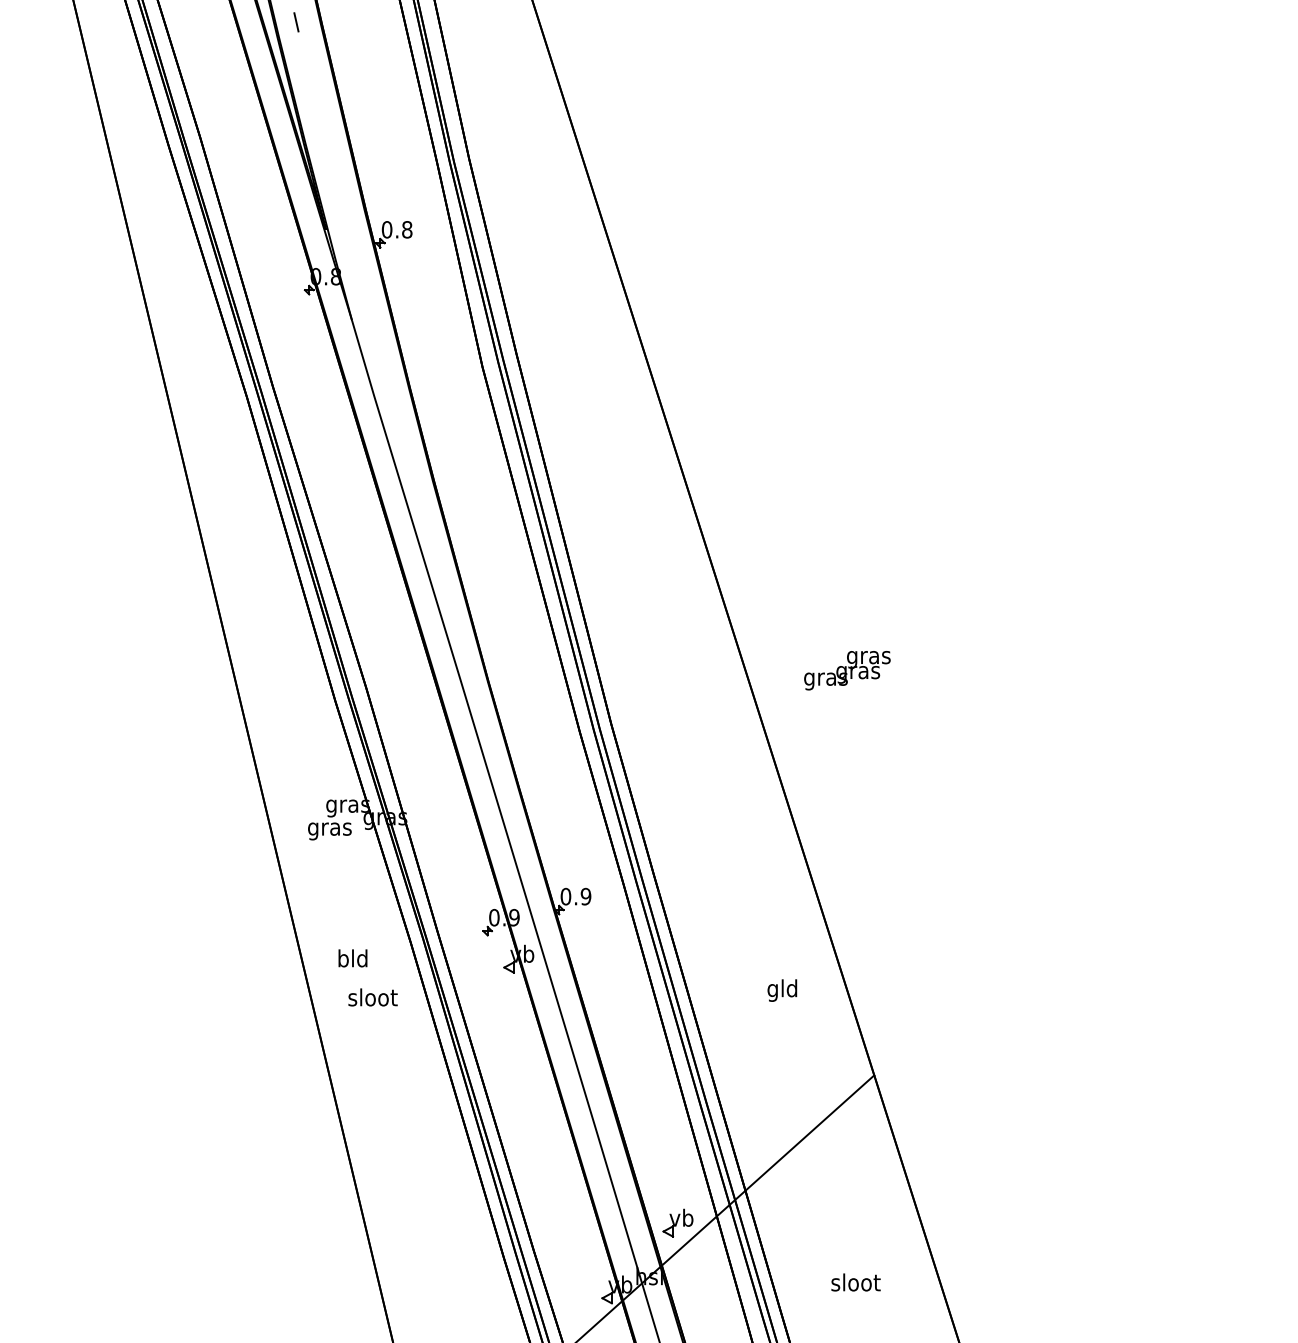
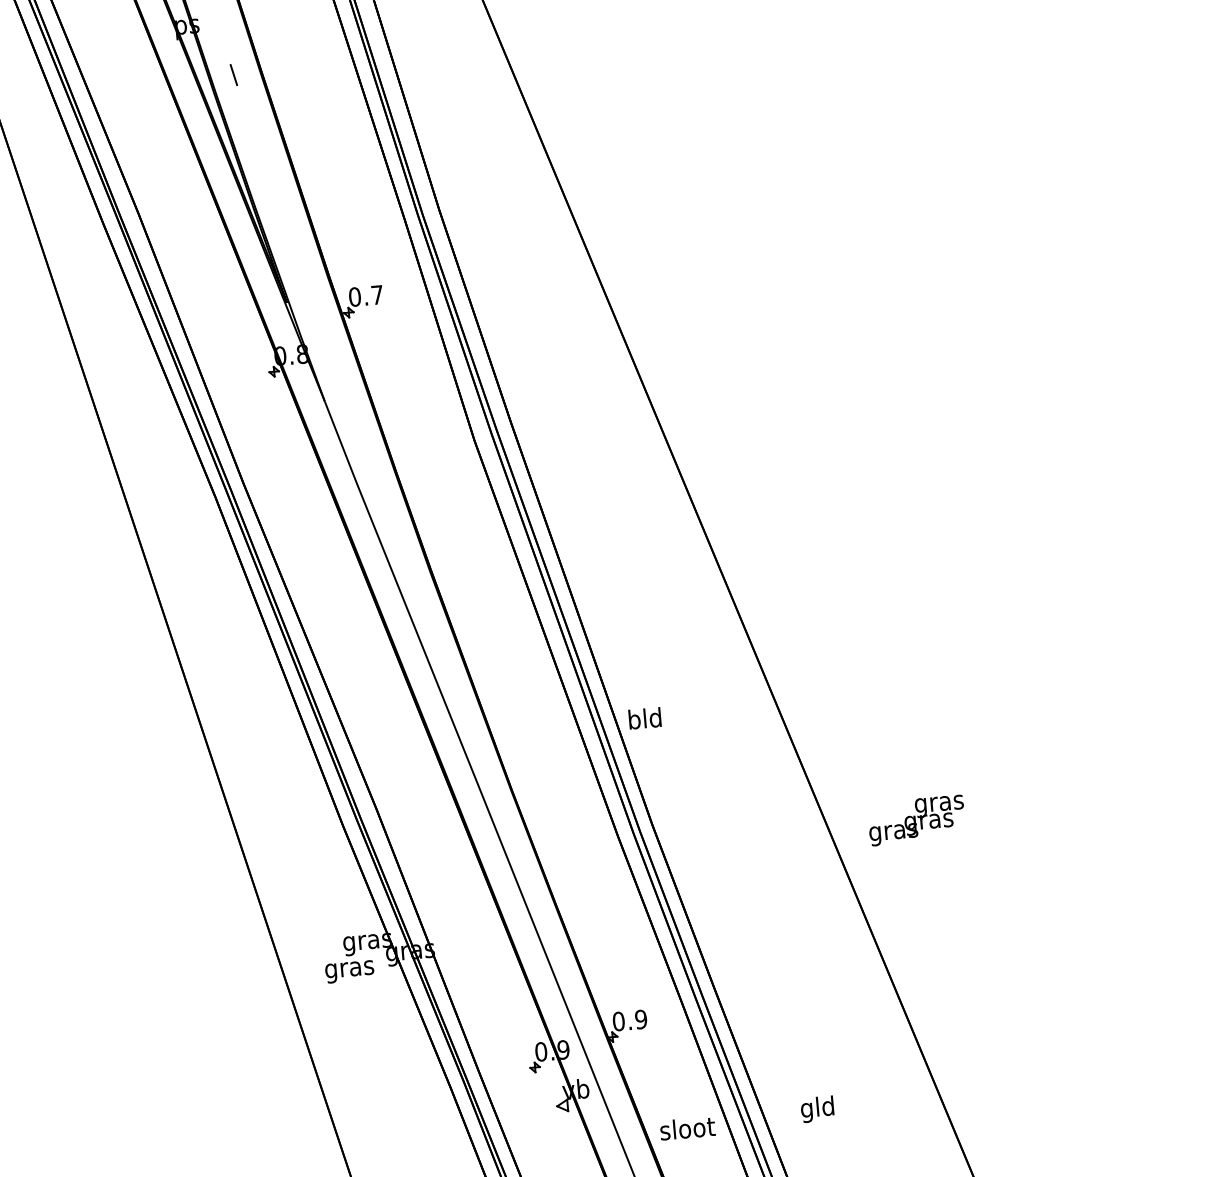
text: (407, 229) -> (377, 294), 0.8 -> 0.7
text: (847, 670) -> (916, 820), moved
text: (352, 958) -> (644, 718), moved
text: (782, 990) -> (817, 1109), moved
text: (372, 997) -> (687, 1128), moved

